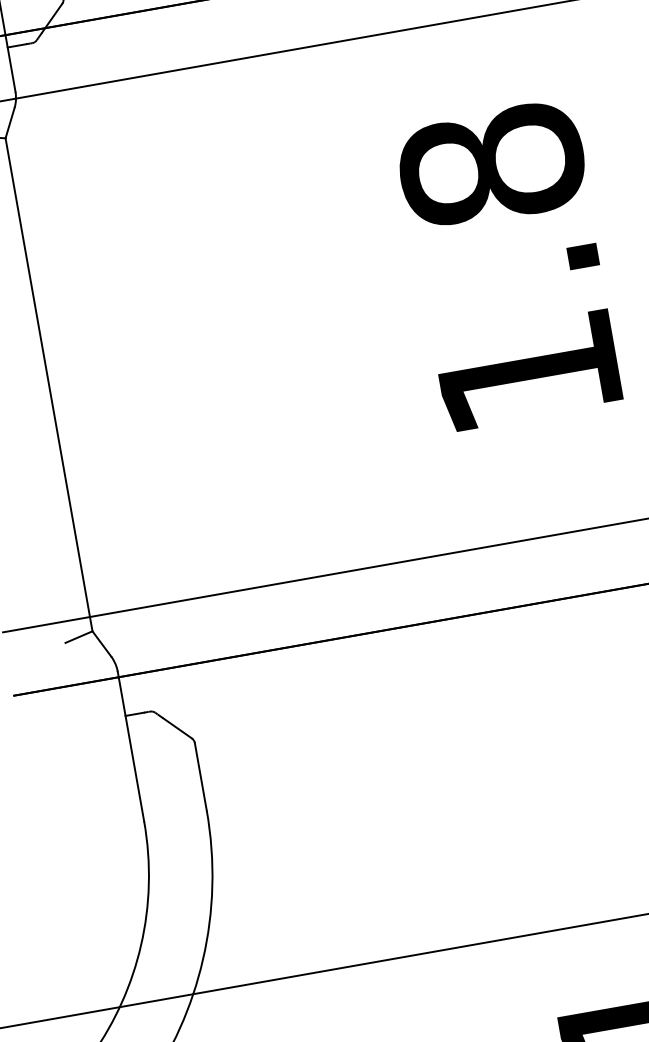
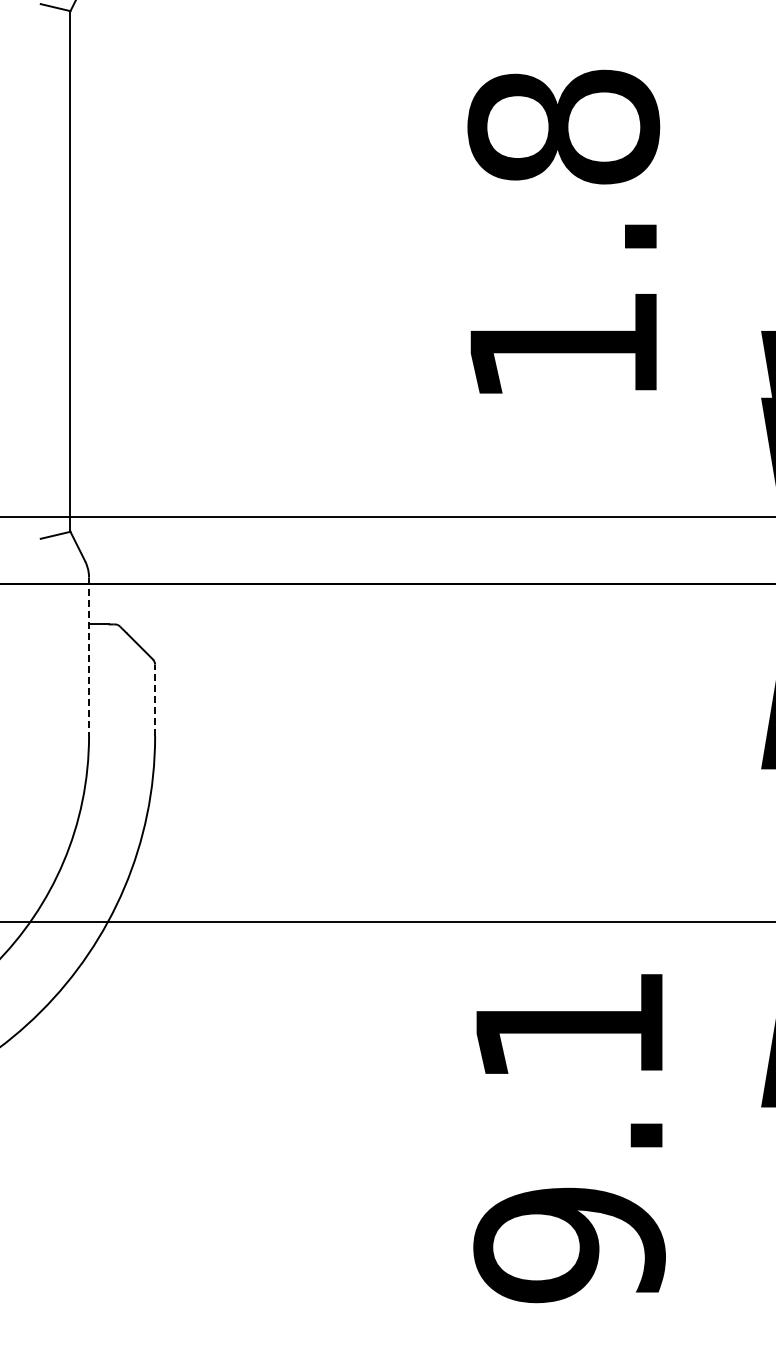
line: (131, 747) -> (89, 657), solid -> dashed
line: (201, 776) -> (155, 700), solid -> dashed

